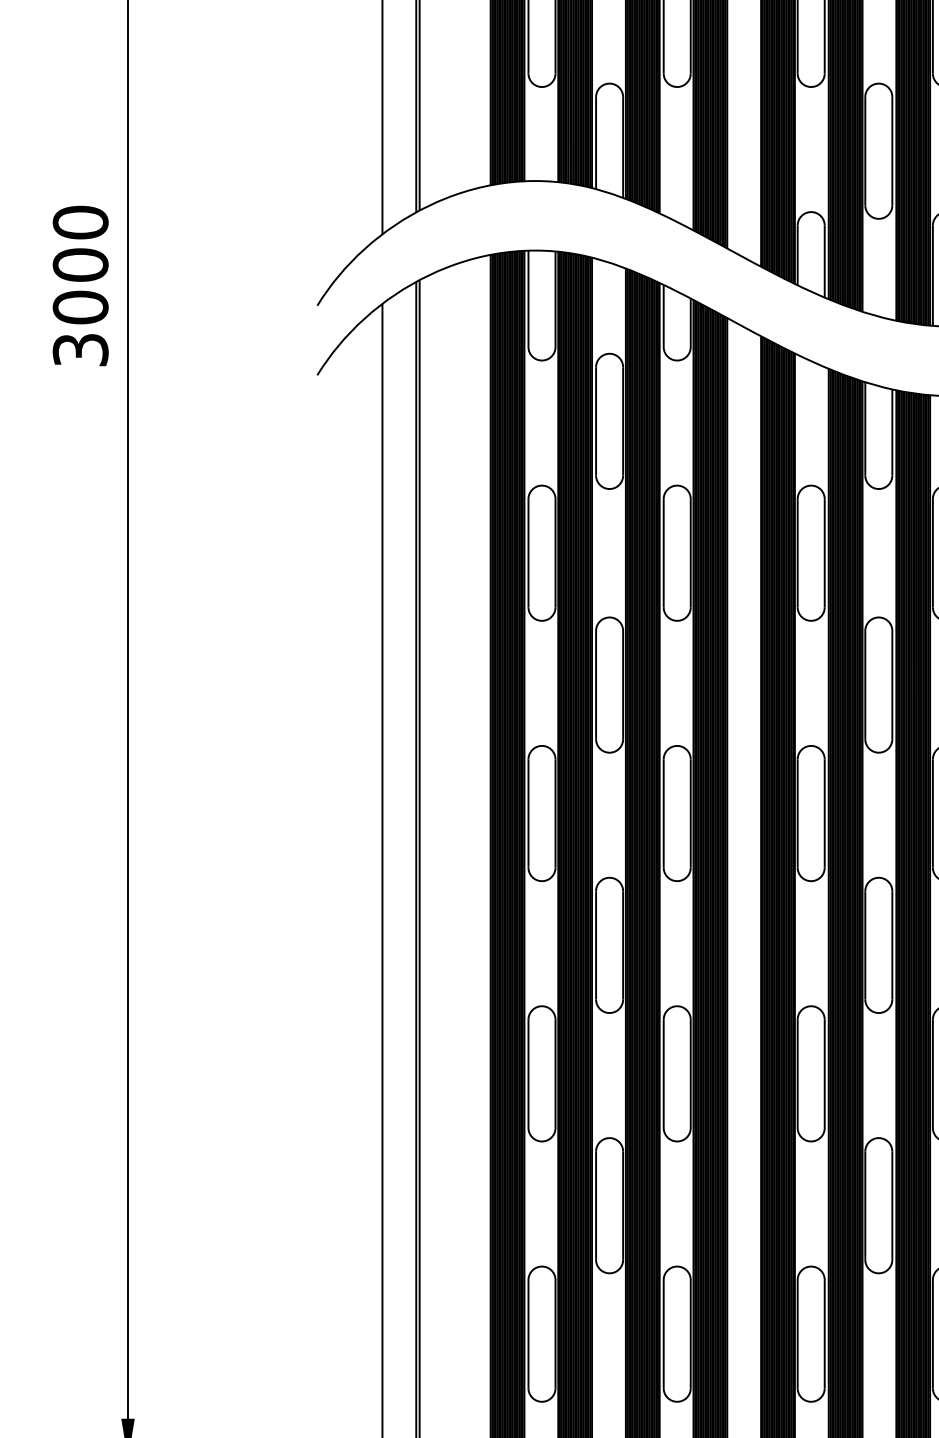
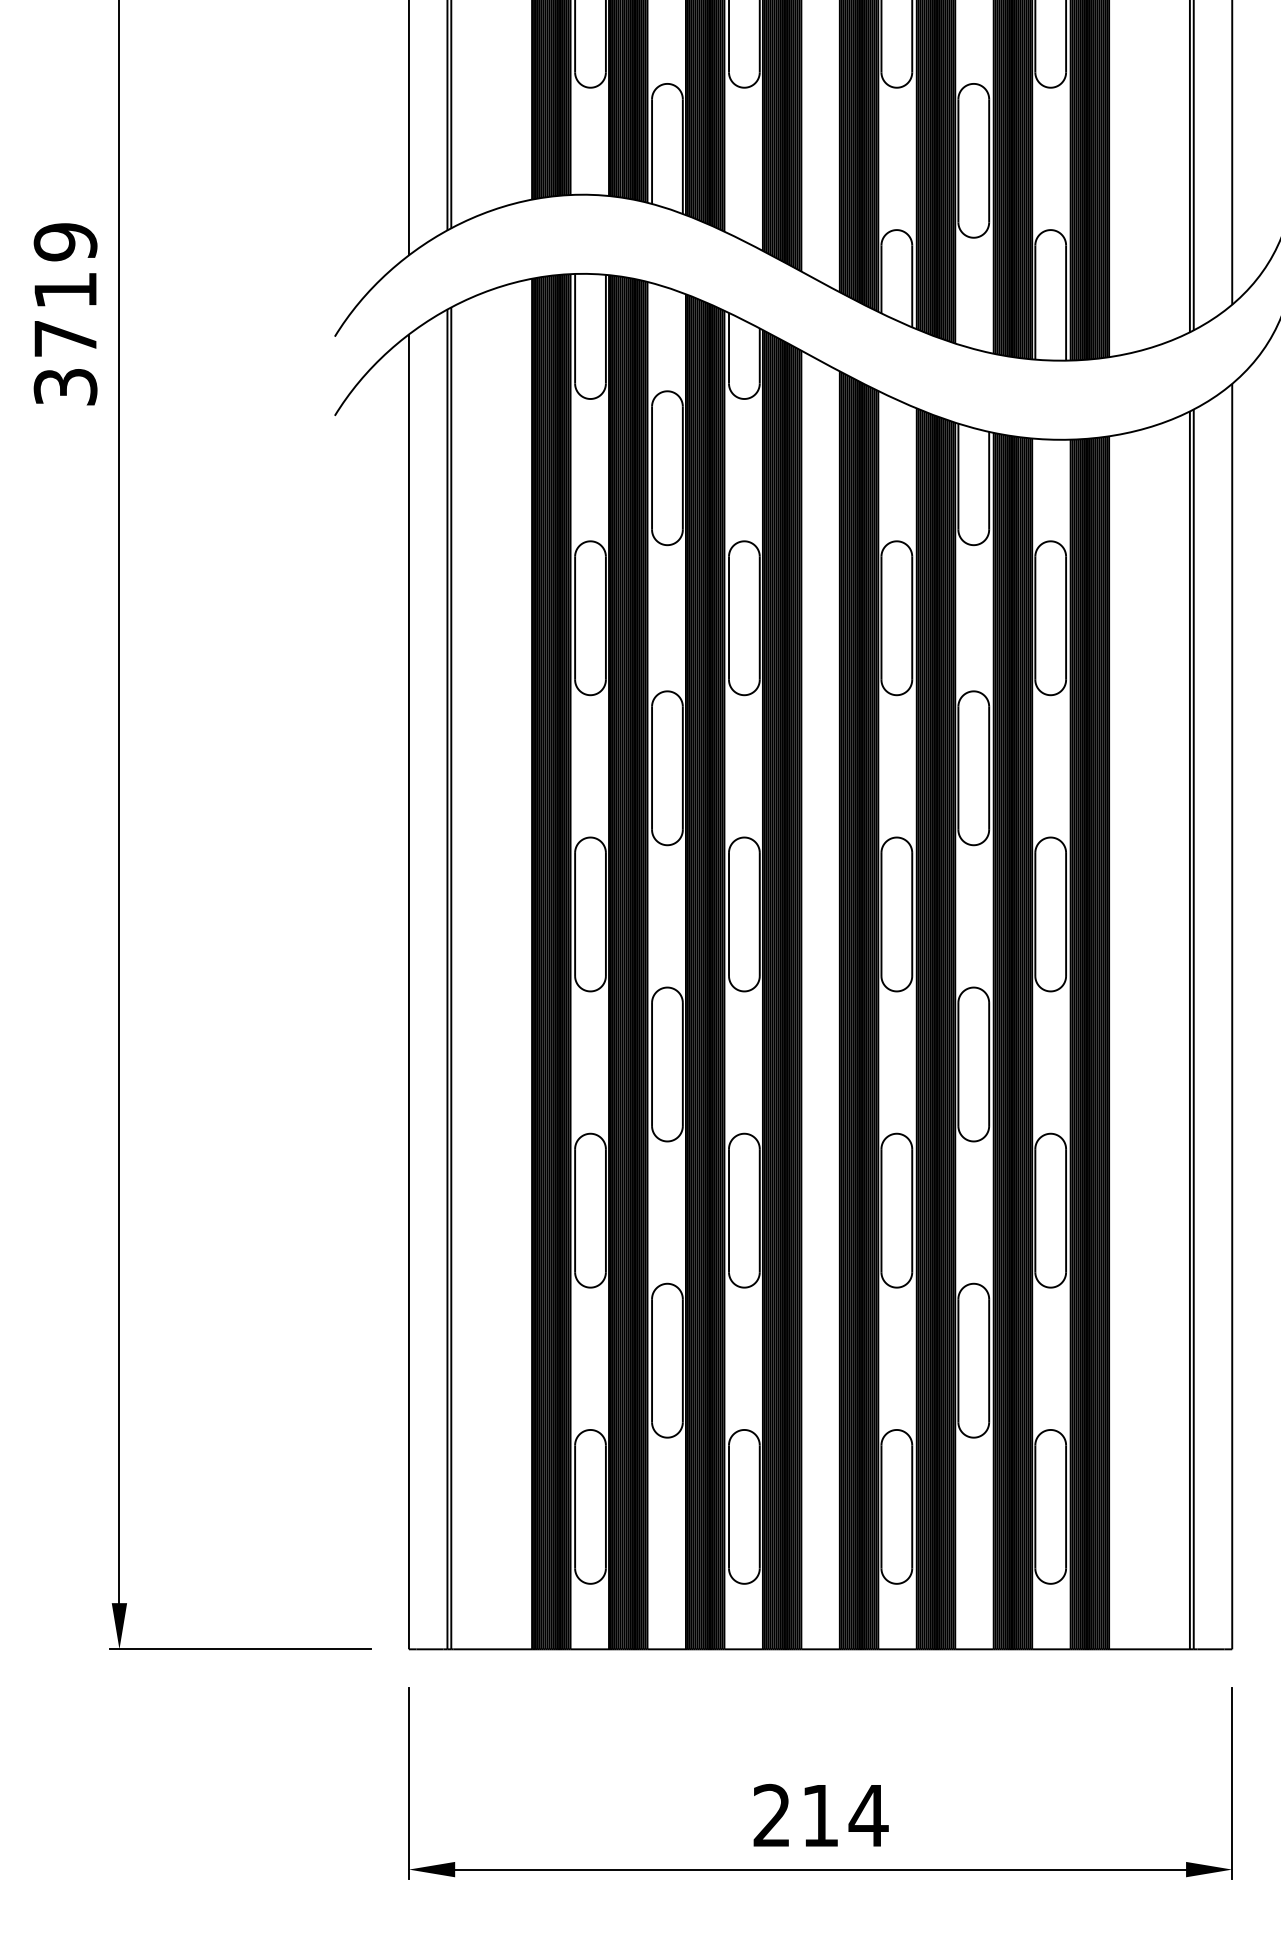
text: (80, 265) -> (65, 290), 3000 -> 3719

